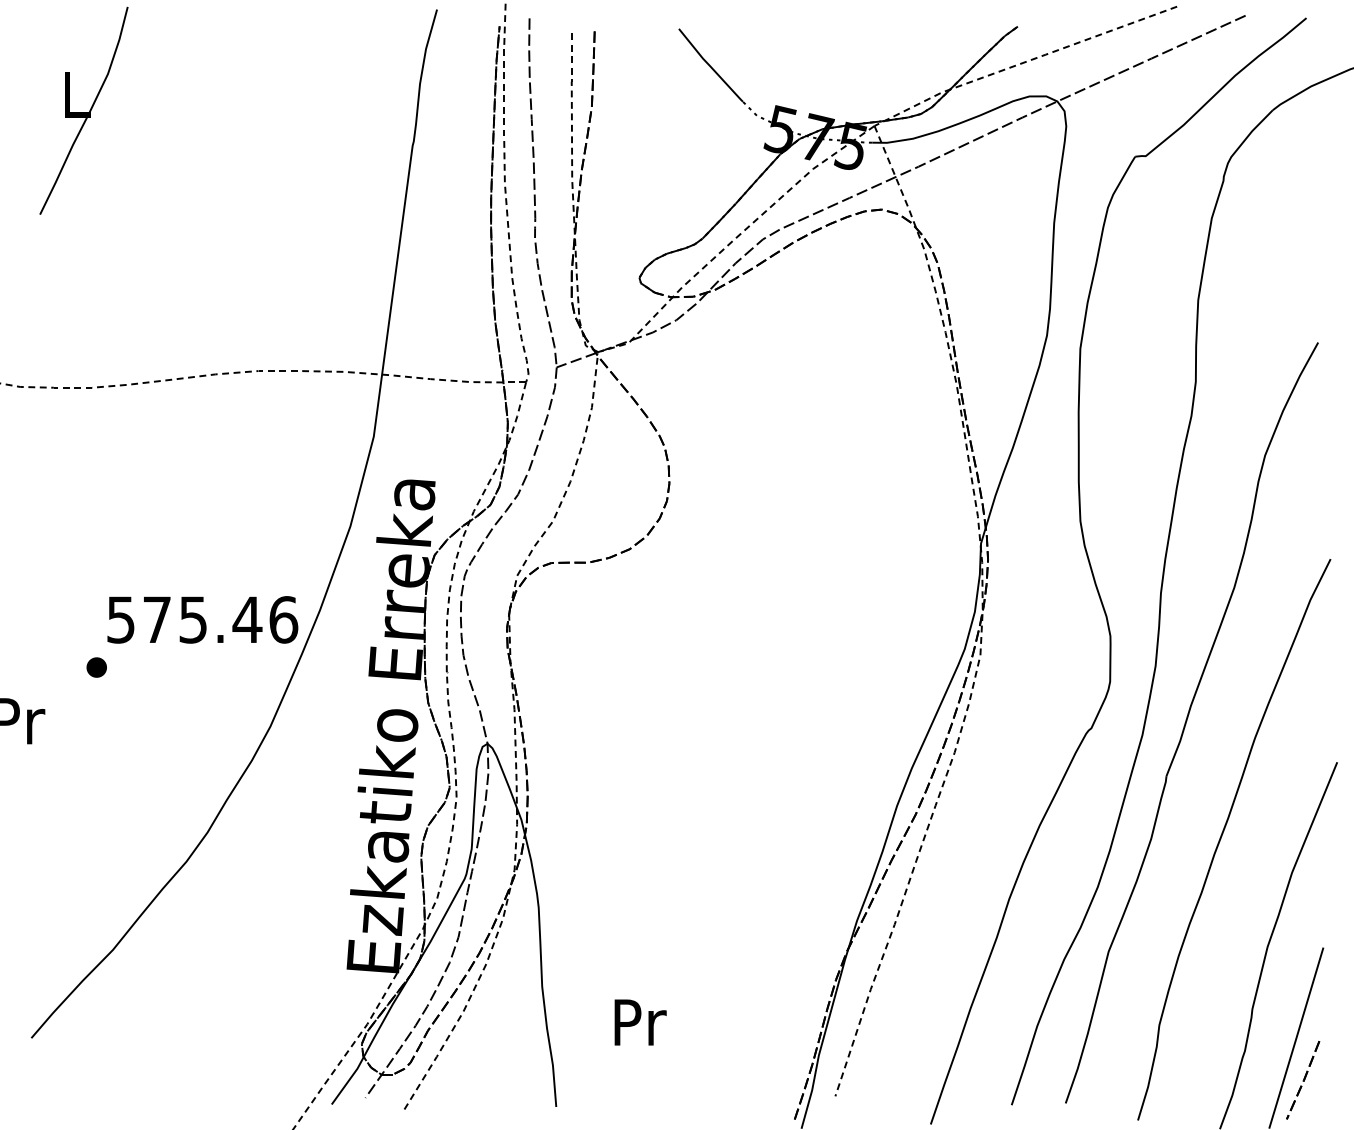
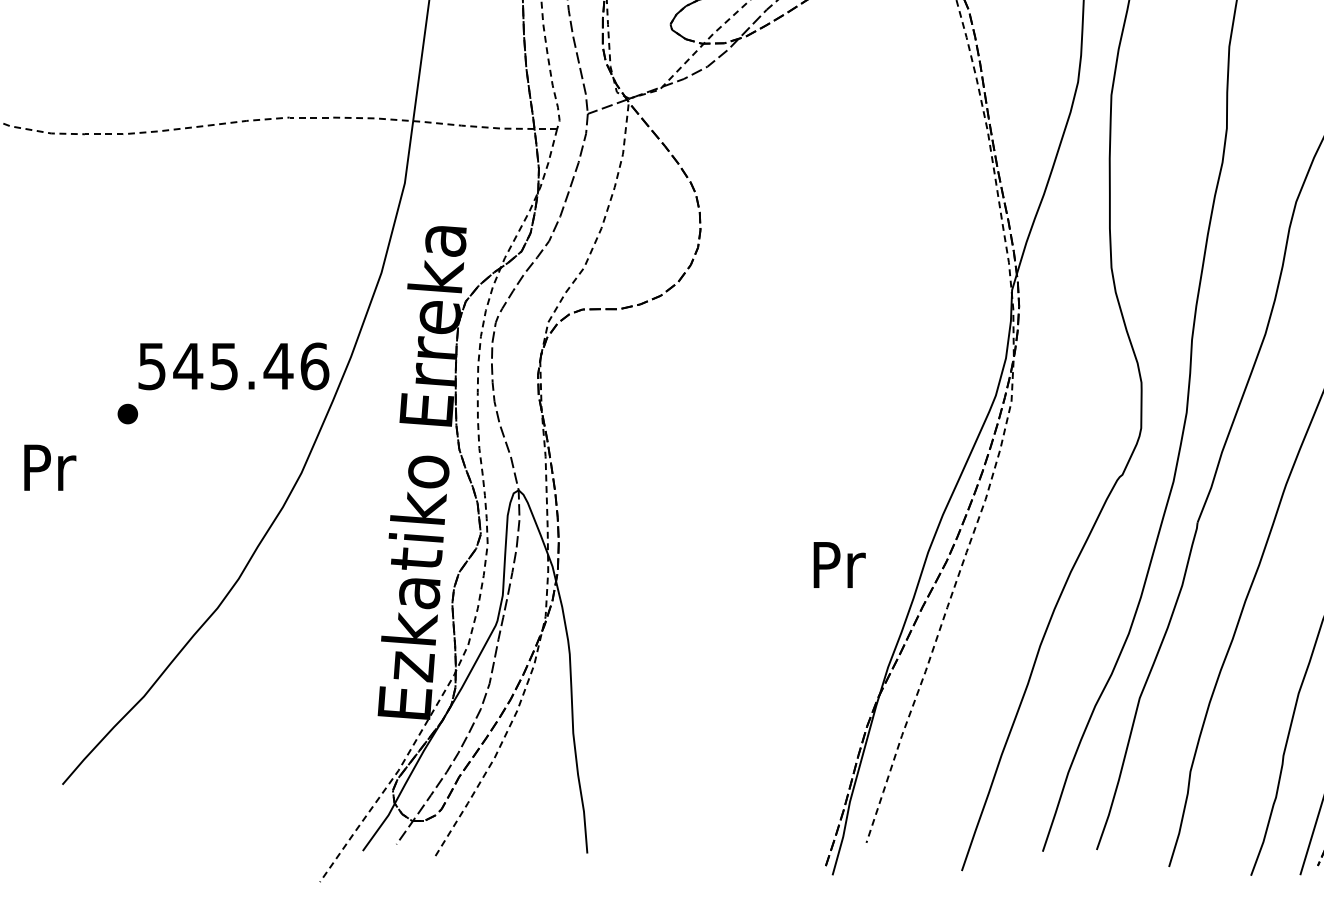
text: (157, 619) -> (188, 366), 575.46 -> 545.46
text: (640, 1022) -> (839, 565), moved

